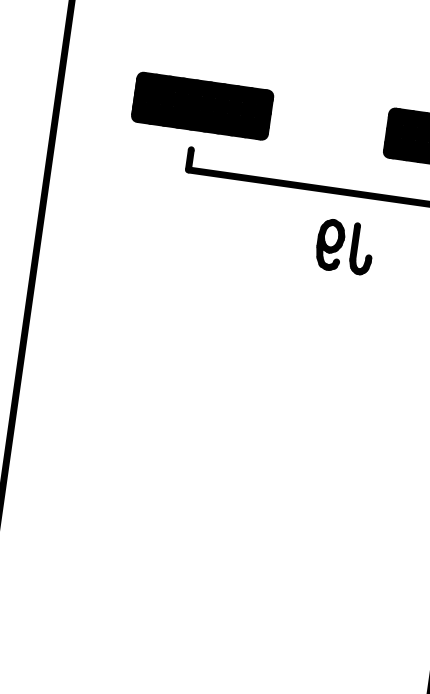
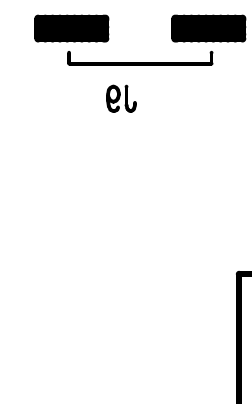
part: (345, 246) -> (121, 98), moved

